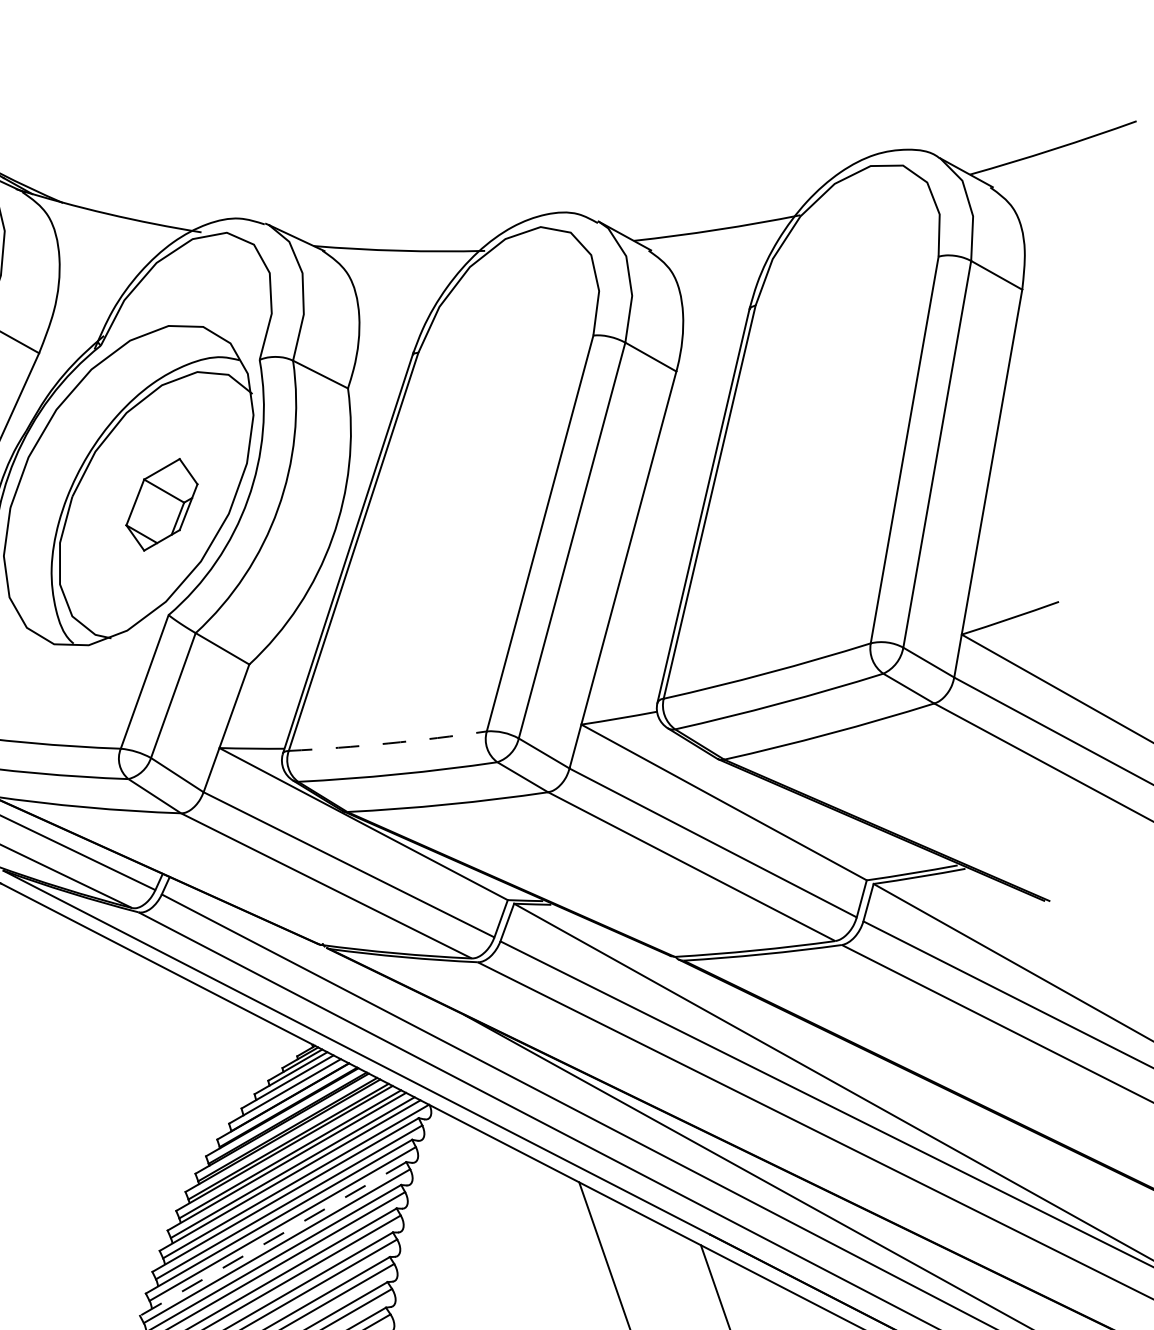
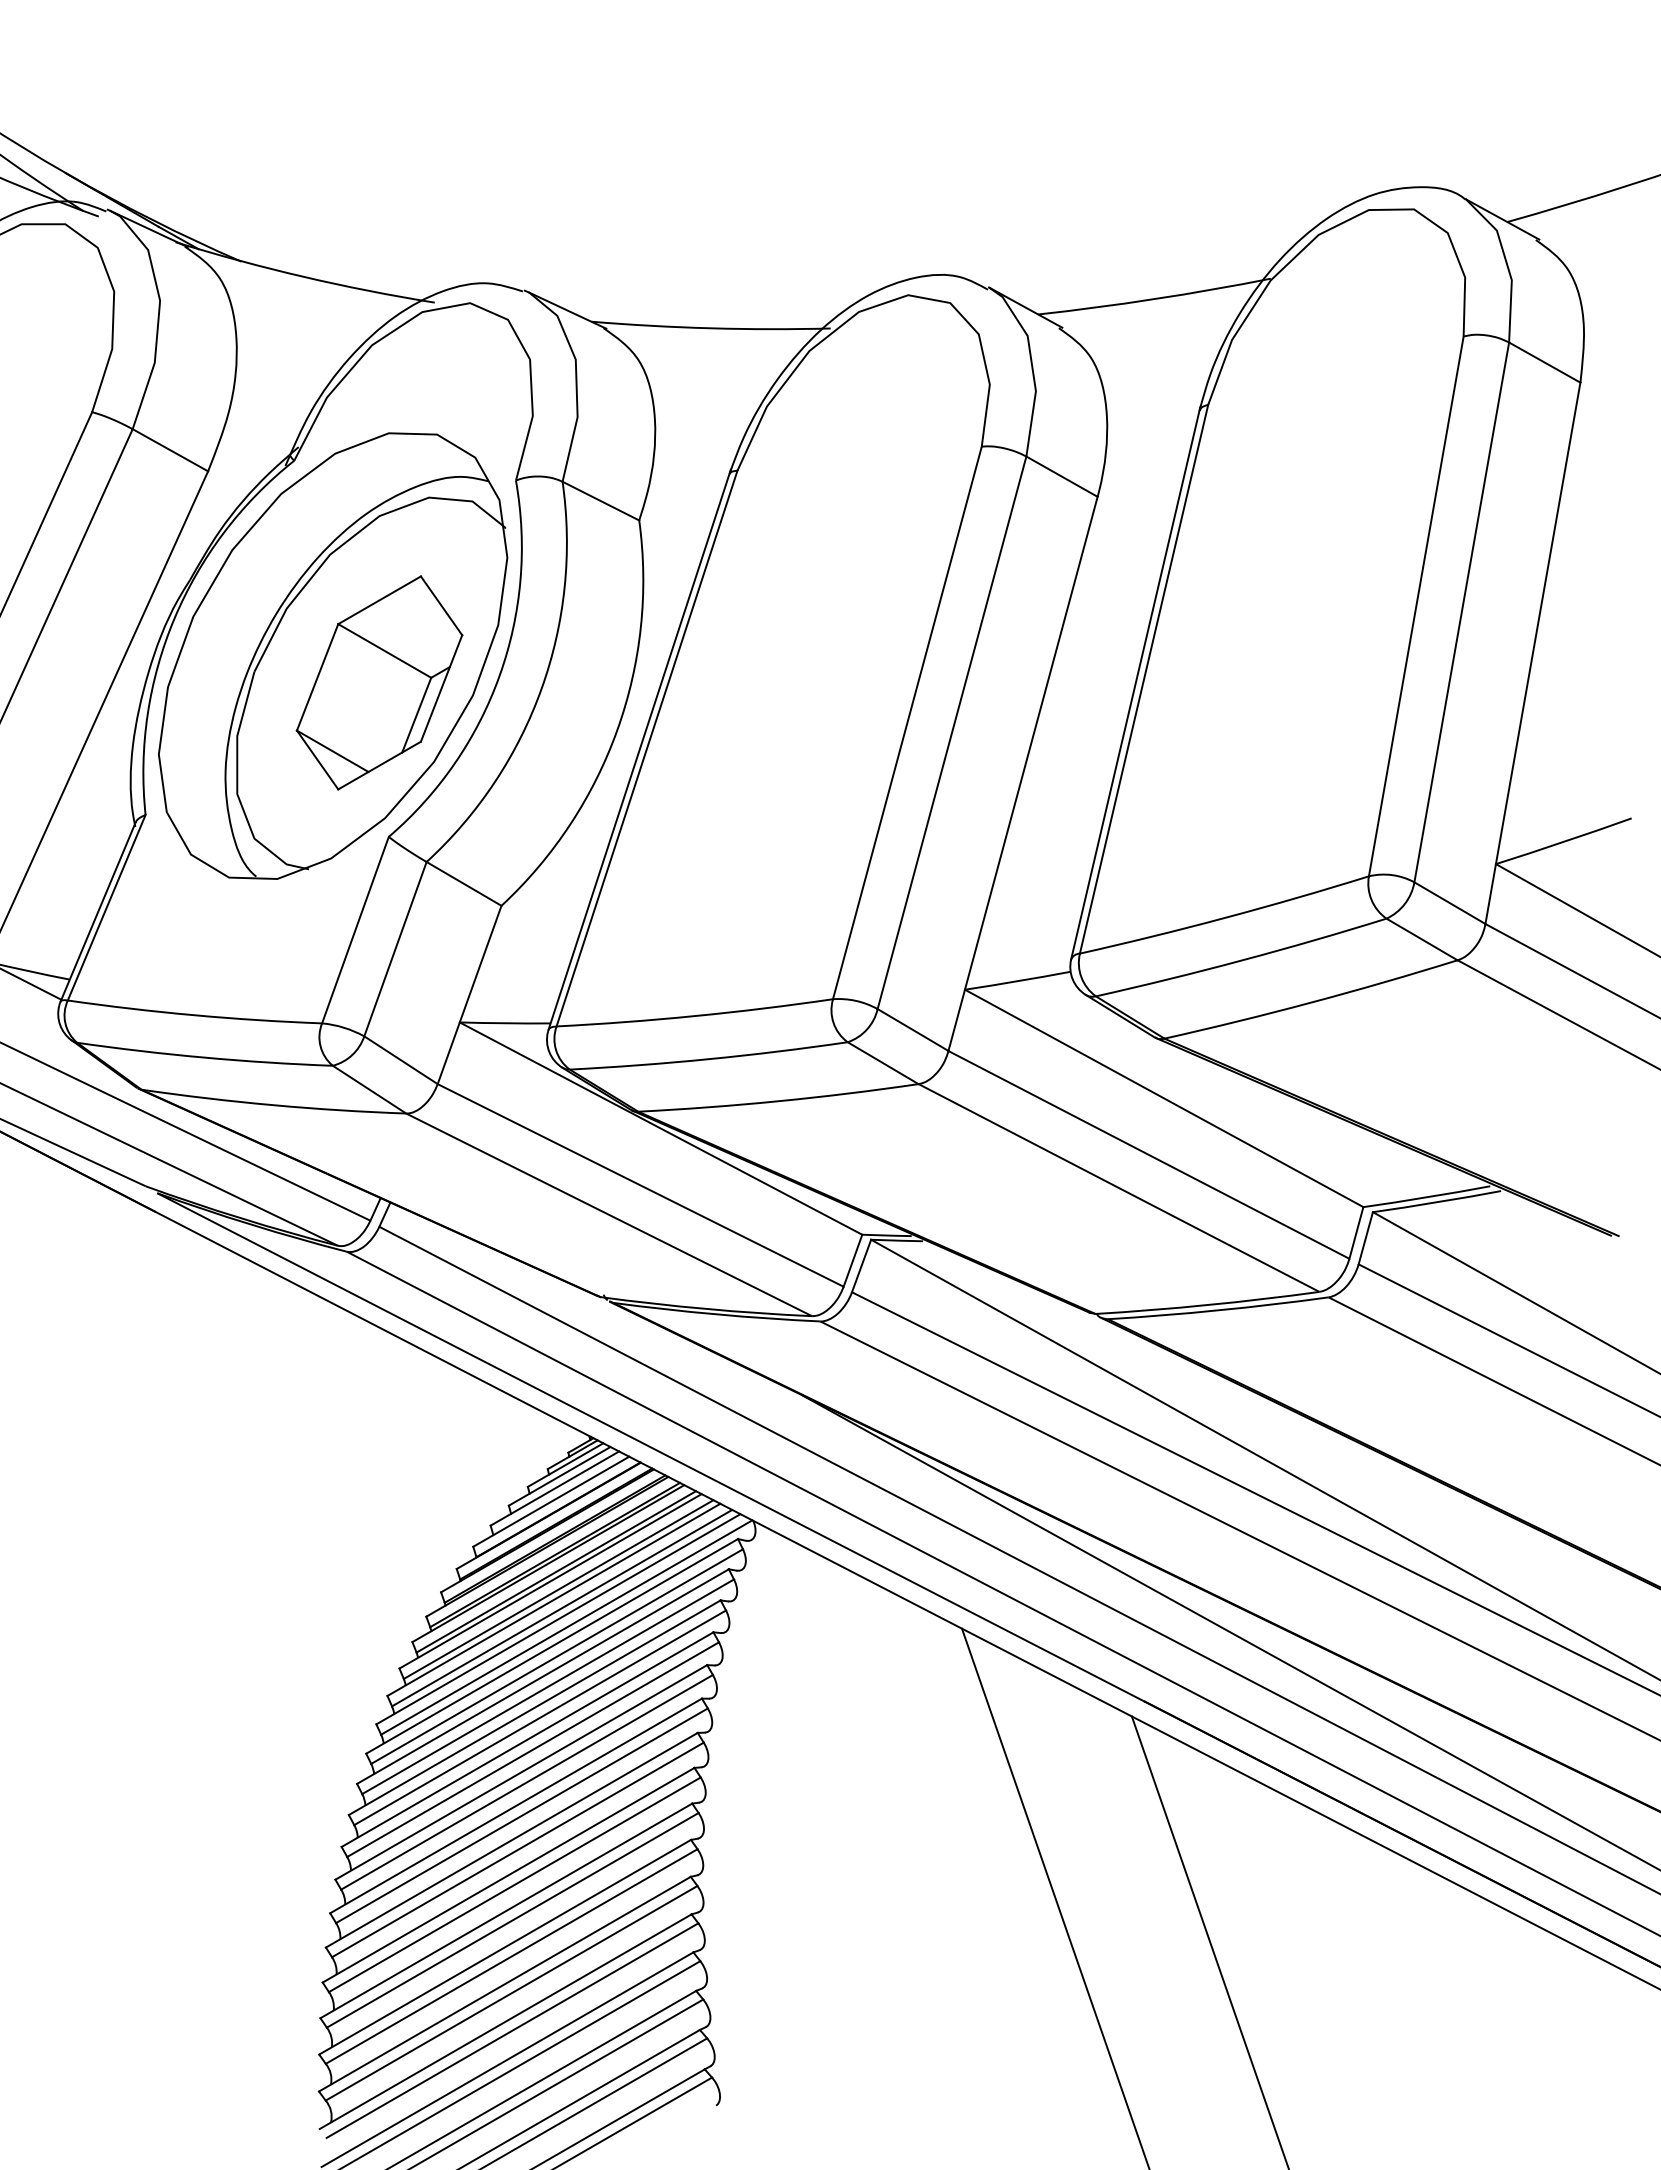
part: (161, 504) -> (379, 682), size x1.67
arc: (388, 743) -> (695, 1016), dashed -> solid
line: (272, 1238) -> (534, 1707), dashed -> solid

